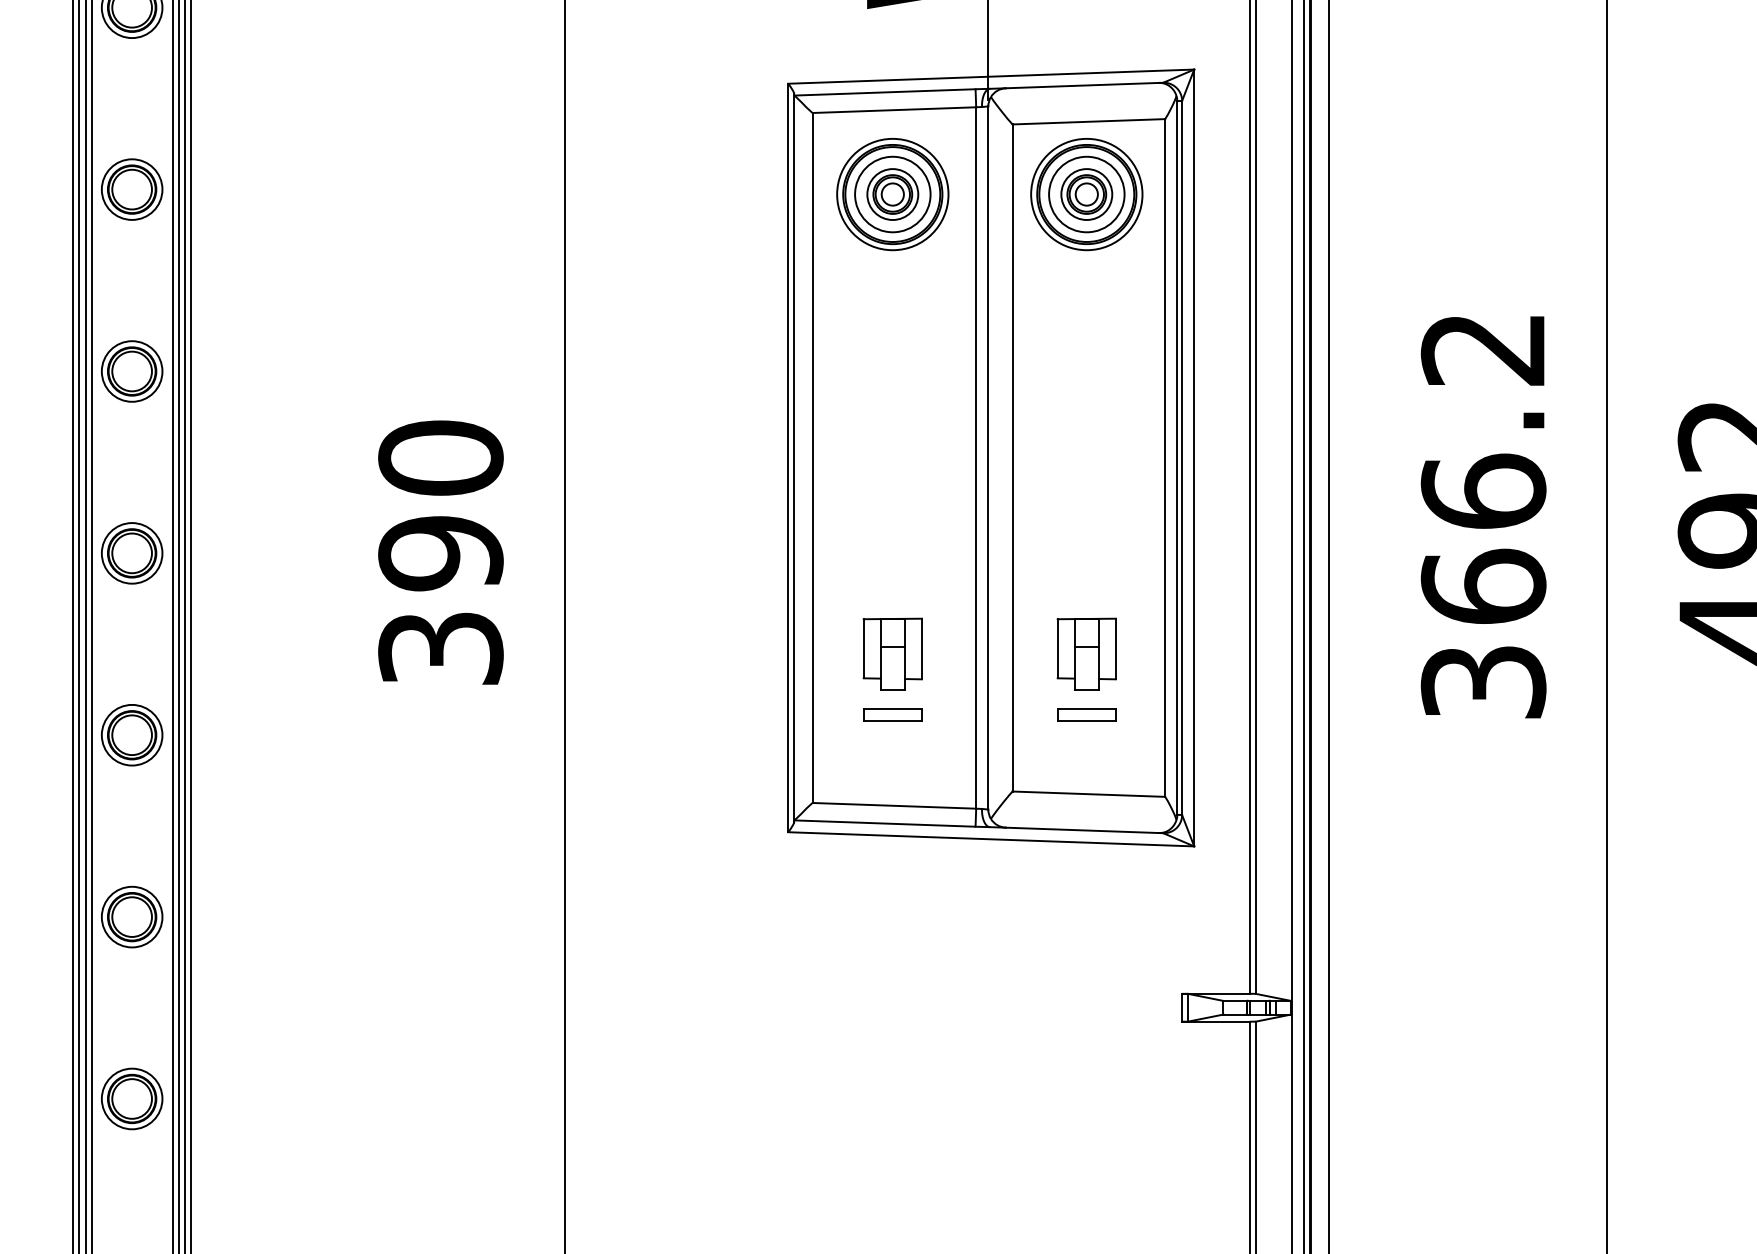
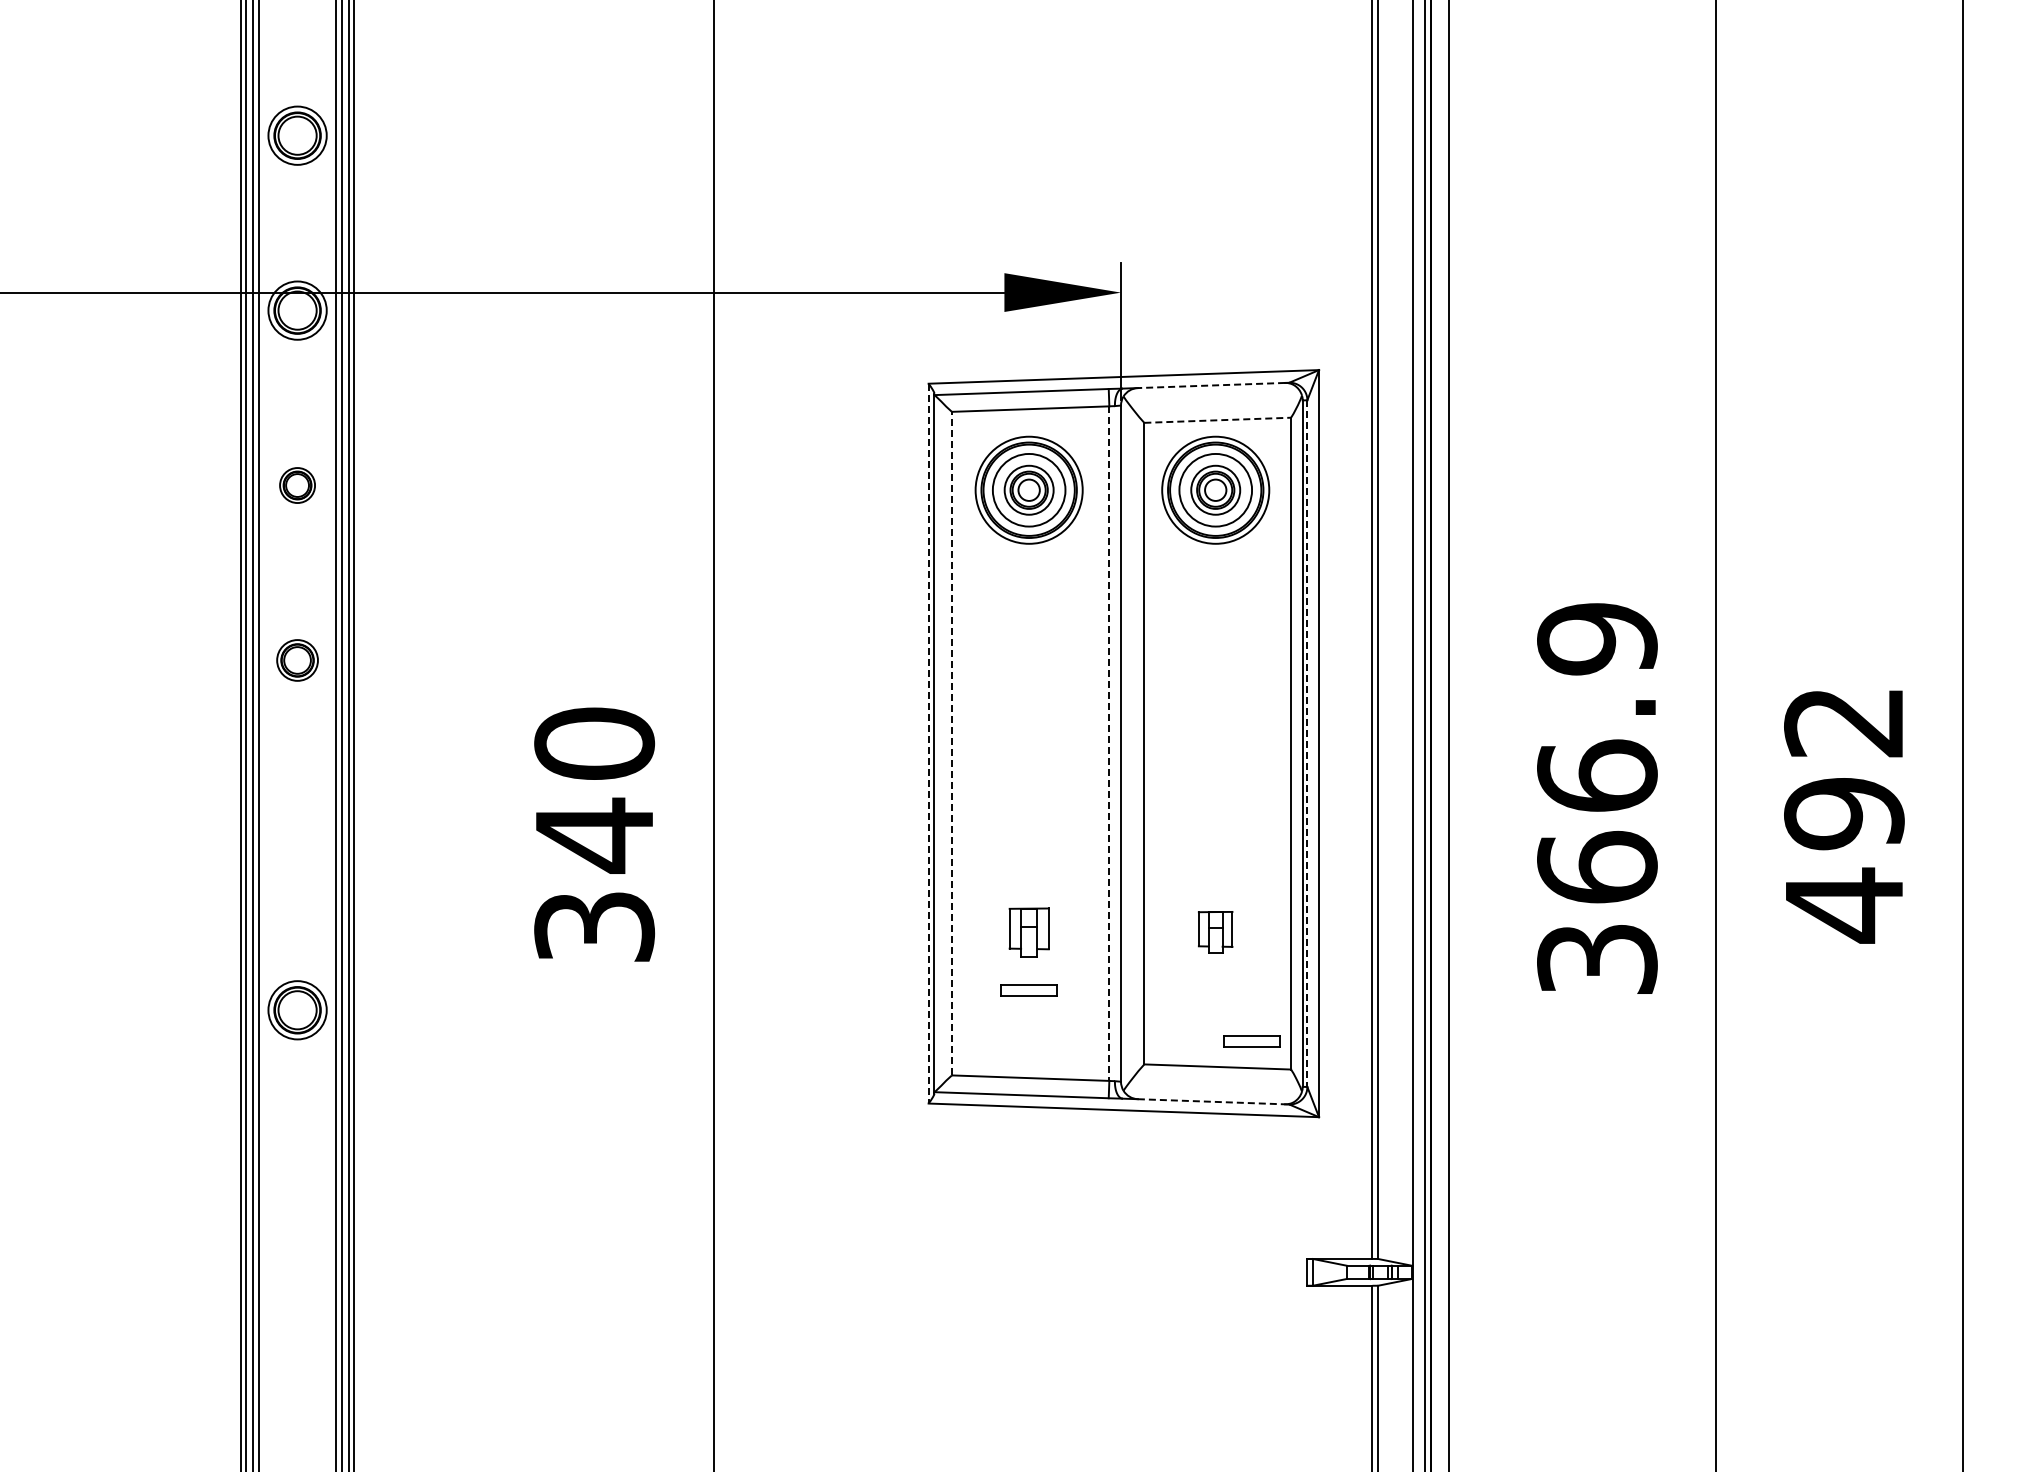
line: (1082, 85) -> (1211, 385), solid -> dashed
line: (1089, 121) -> (1218, 420), solid -> dashed
part: (132, 189) -> (297, 485), size x0.6
text: (1483, 349) -> (1597, 639), 366.2 -> 366.9
part: (132, 371) -> (297, 660), size x0.7
line: (788, 457) -> (928, 743), solid -> dashed
line: (812, 457) -> (951, 743), solid -> dashed
line: (976, 458) -> (1109, 744), solid -> dashed
line: (1182, 458) -> (1307, 744), solid -> dashed
part: (132, 553) -> (297, 835), removed
text: (440, 553) -> (594, 835), 390 -> 340
part: (893, 654) -> (1029, 932), size x0.7
part: (1086, 654) -> (1215, 932), size x0.6
part: (1086, 714) -> (1251, 1041), moved
line: (1082, 830) -> (1211, 1101), solid -> dashed
part: (132, 917) -> (297, 1185), removed
part: (132, 1099) -> (297, 1360), removed

